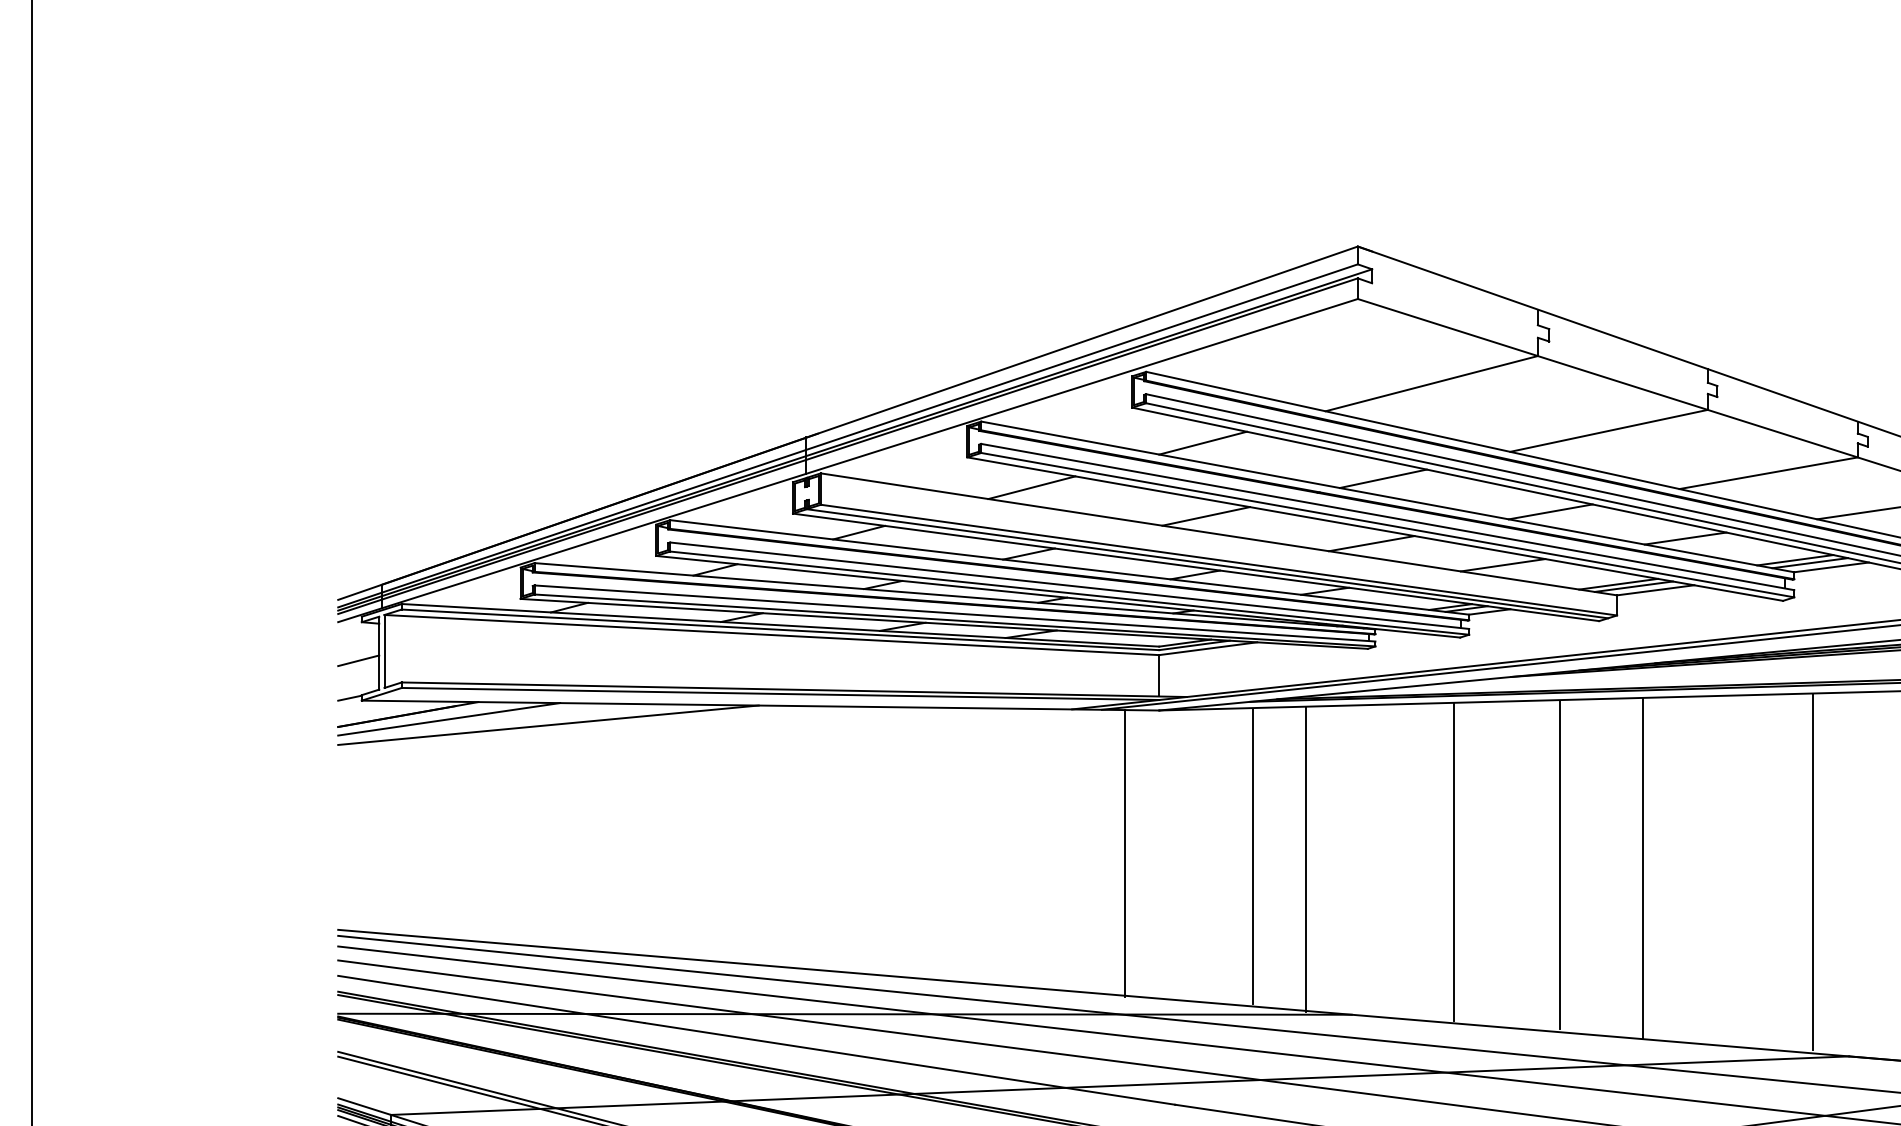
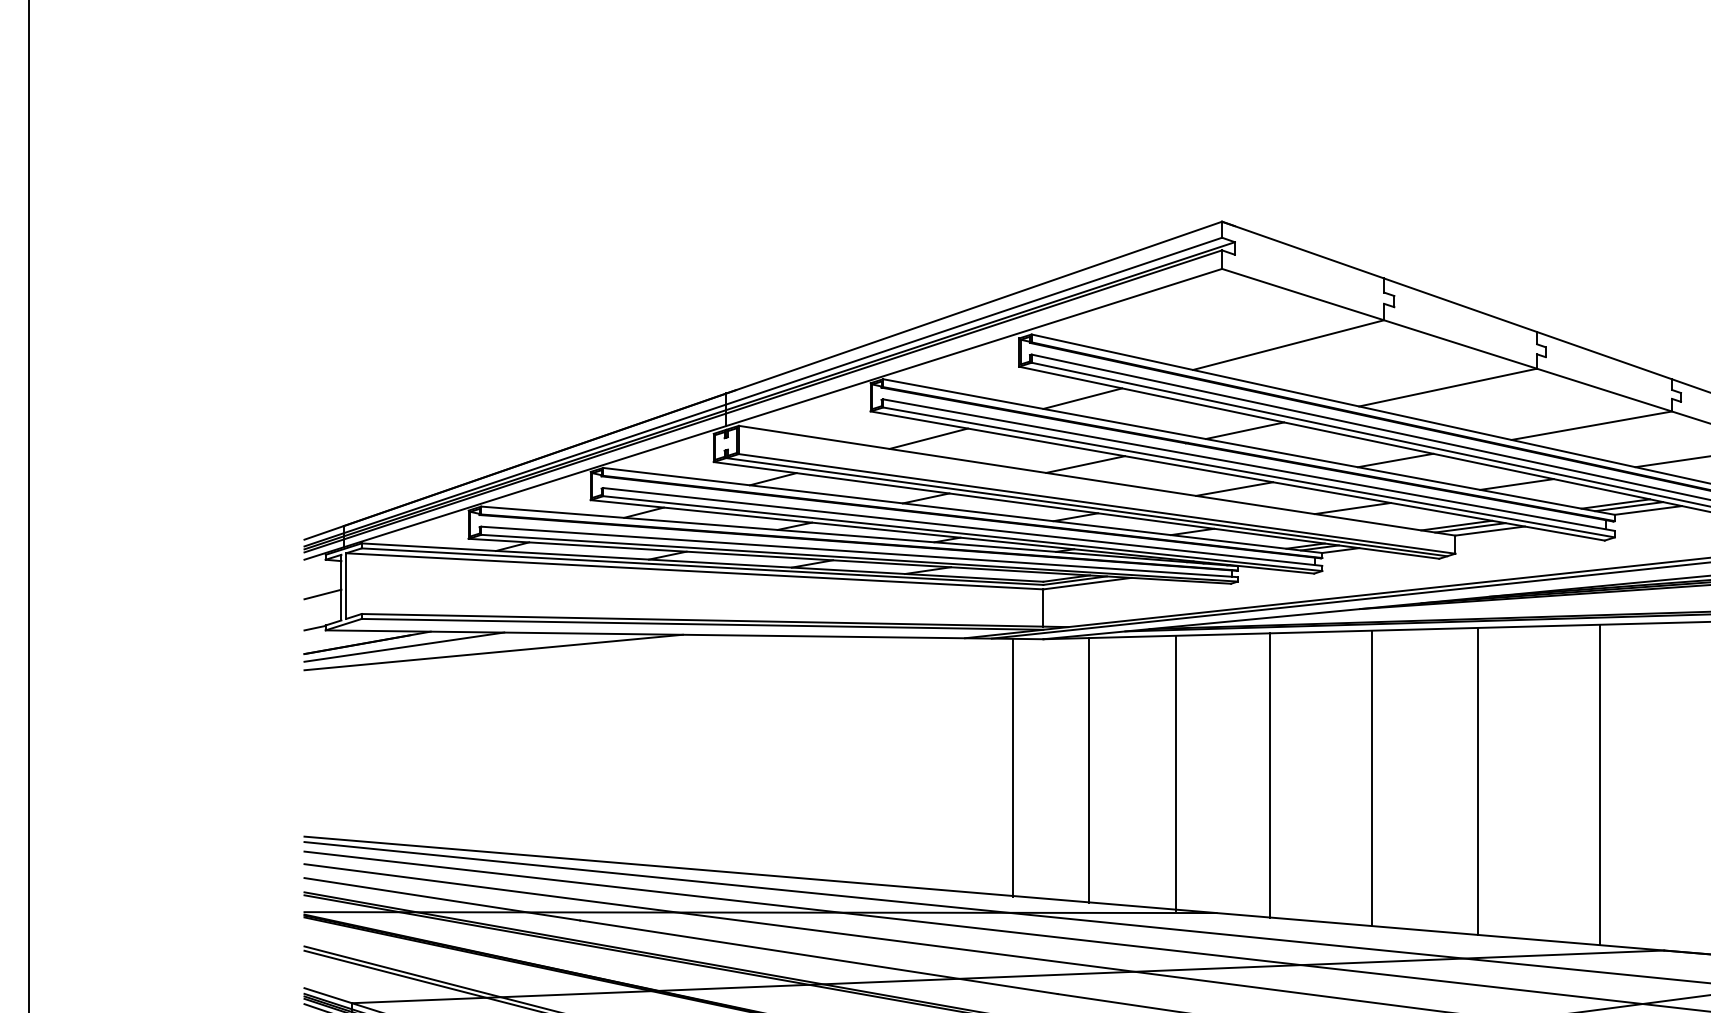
line: (1252, 856) -> (1088, 770), moved
line: (1453, 861) -> (1269, 775), moved
line: (1559, 865) -> (1371, 778), moved
line: (1812, 871) -> (1599, 784), moved

